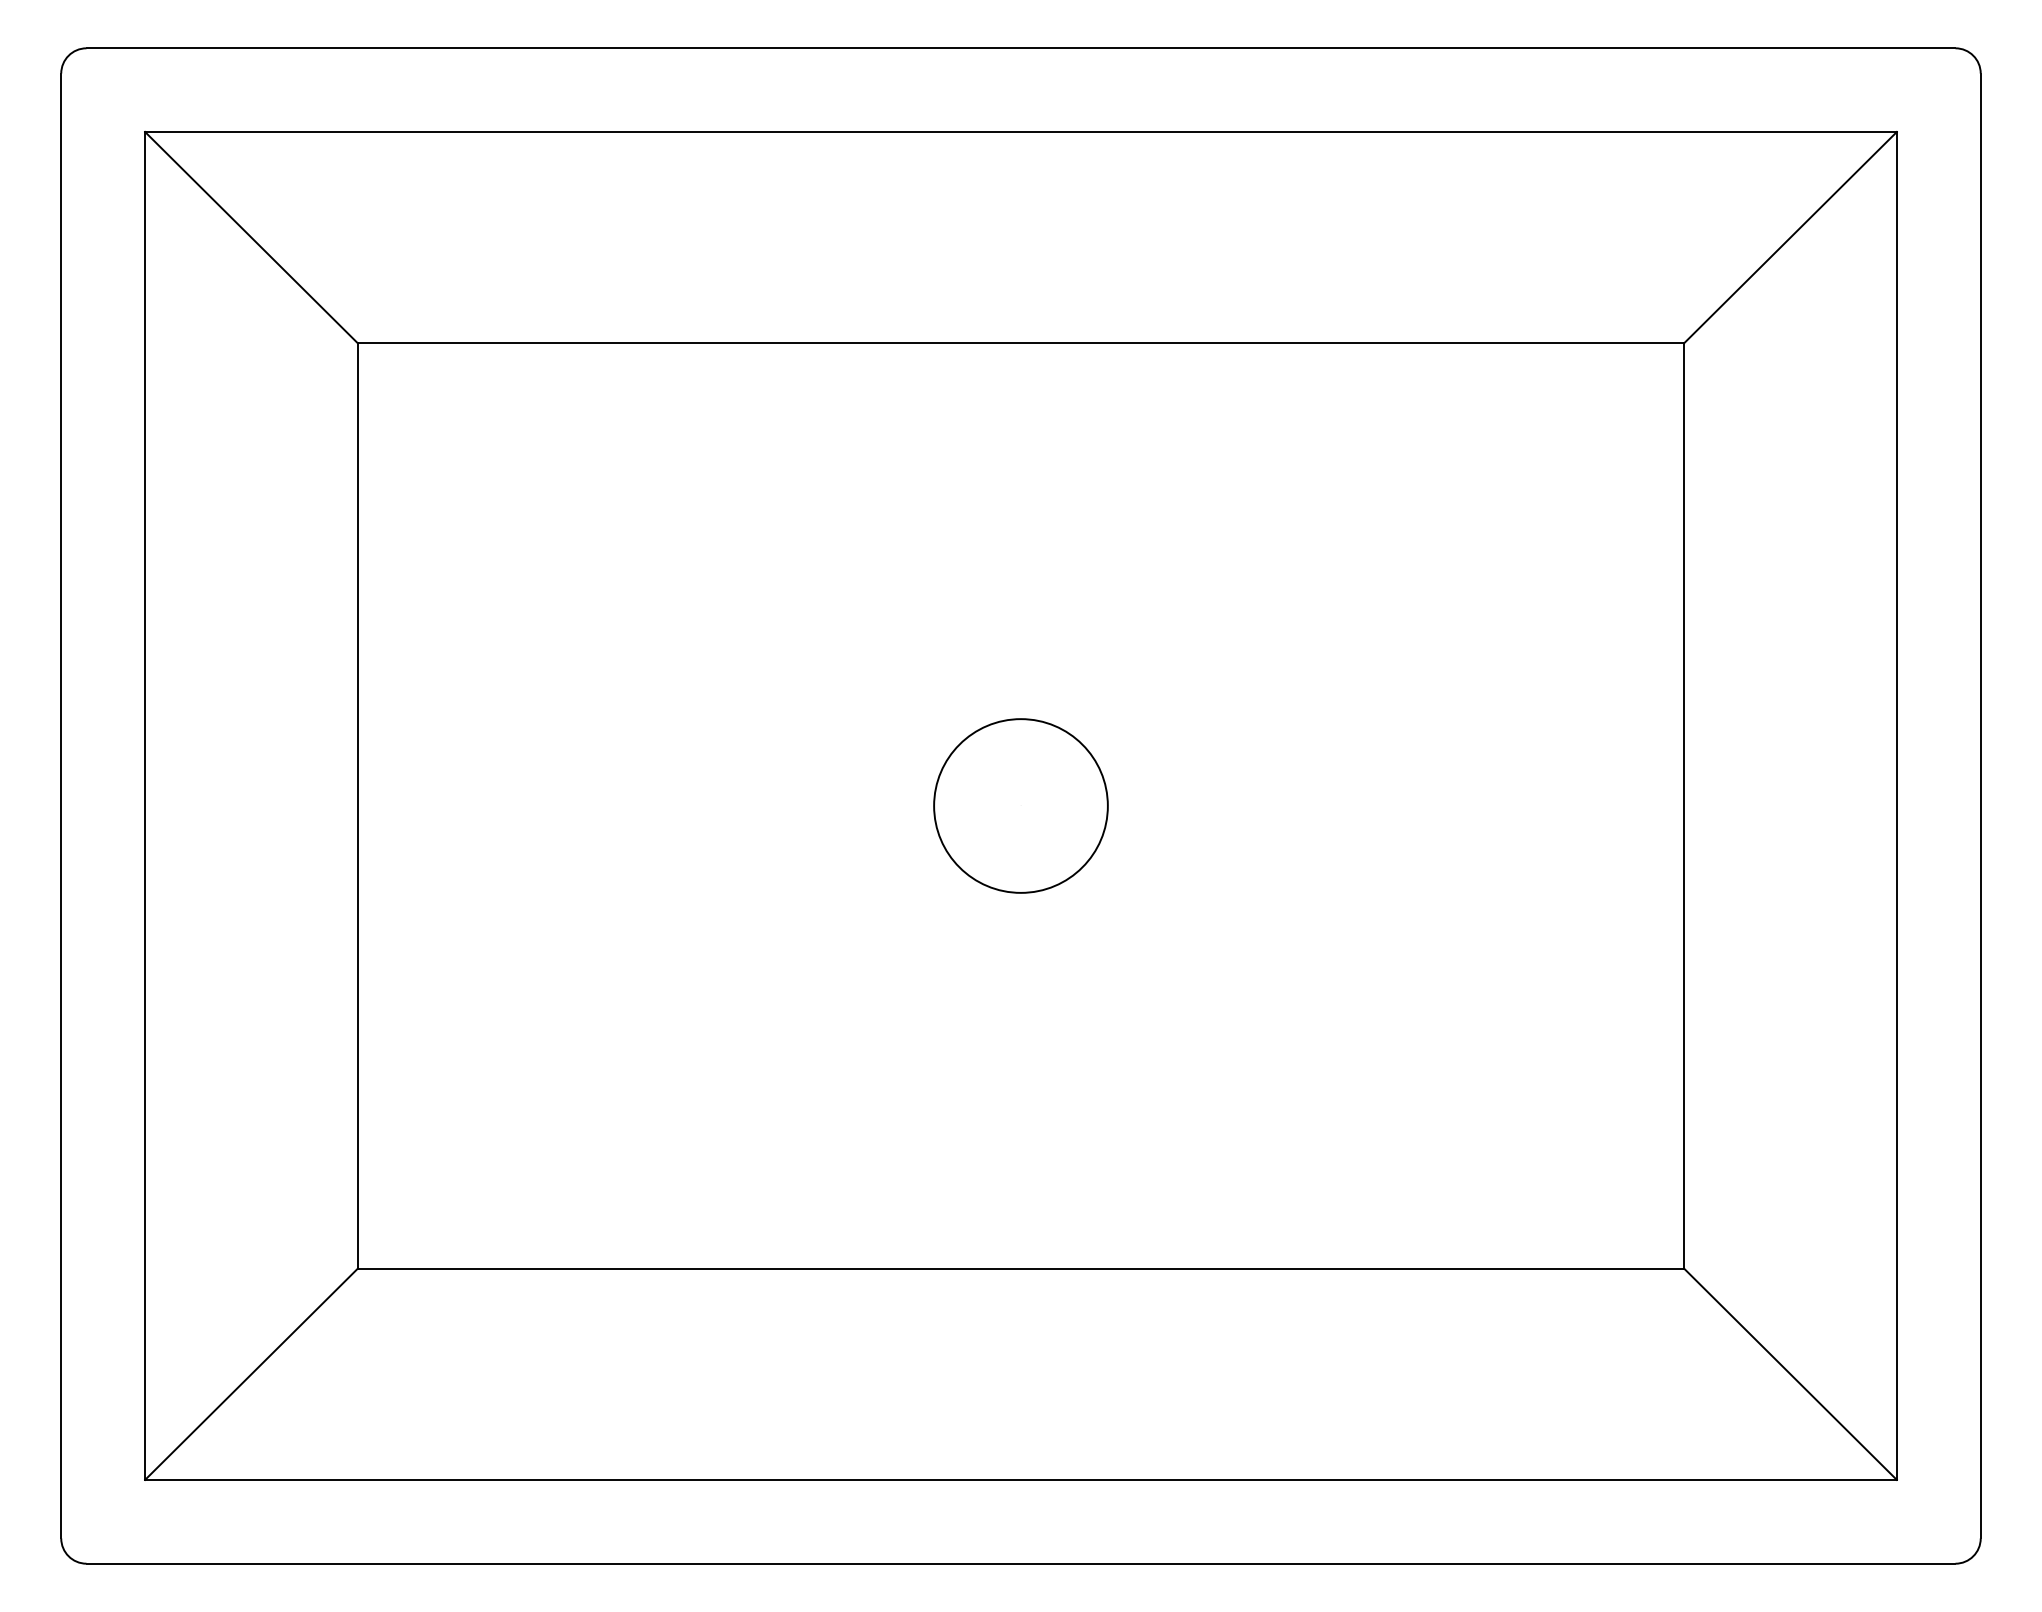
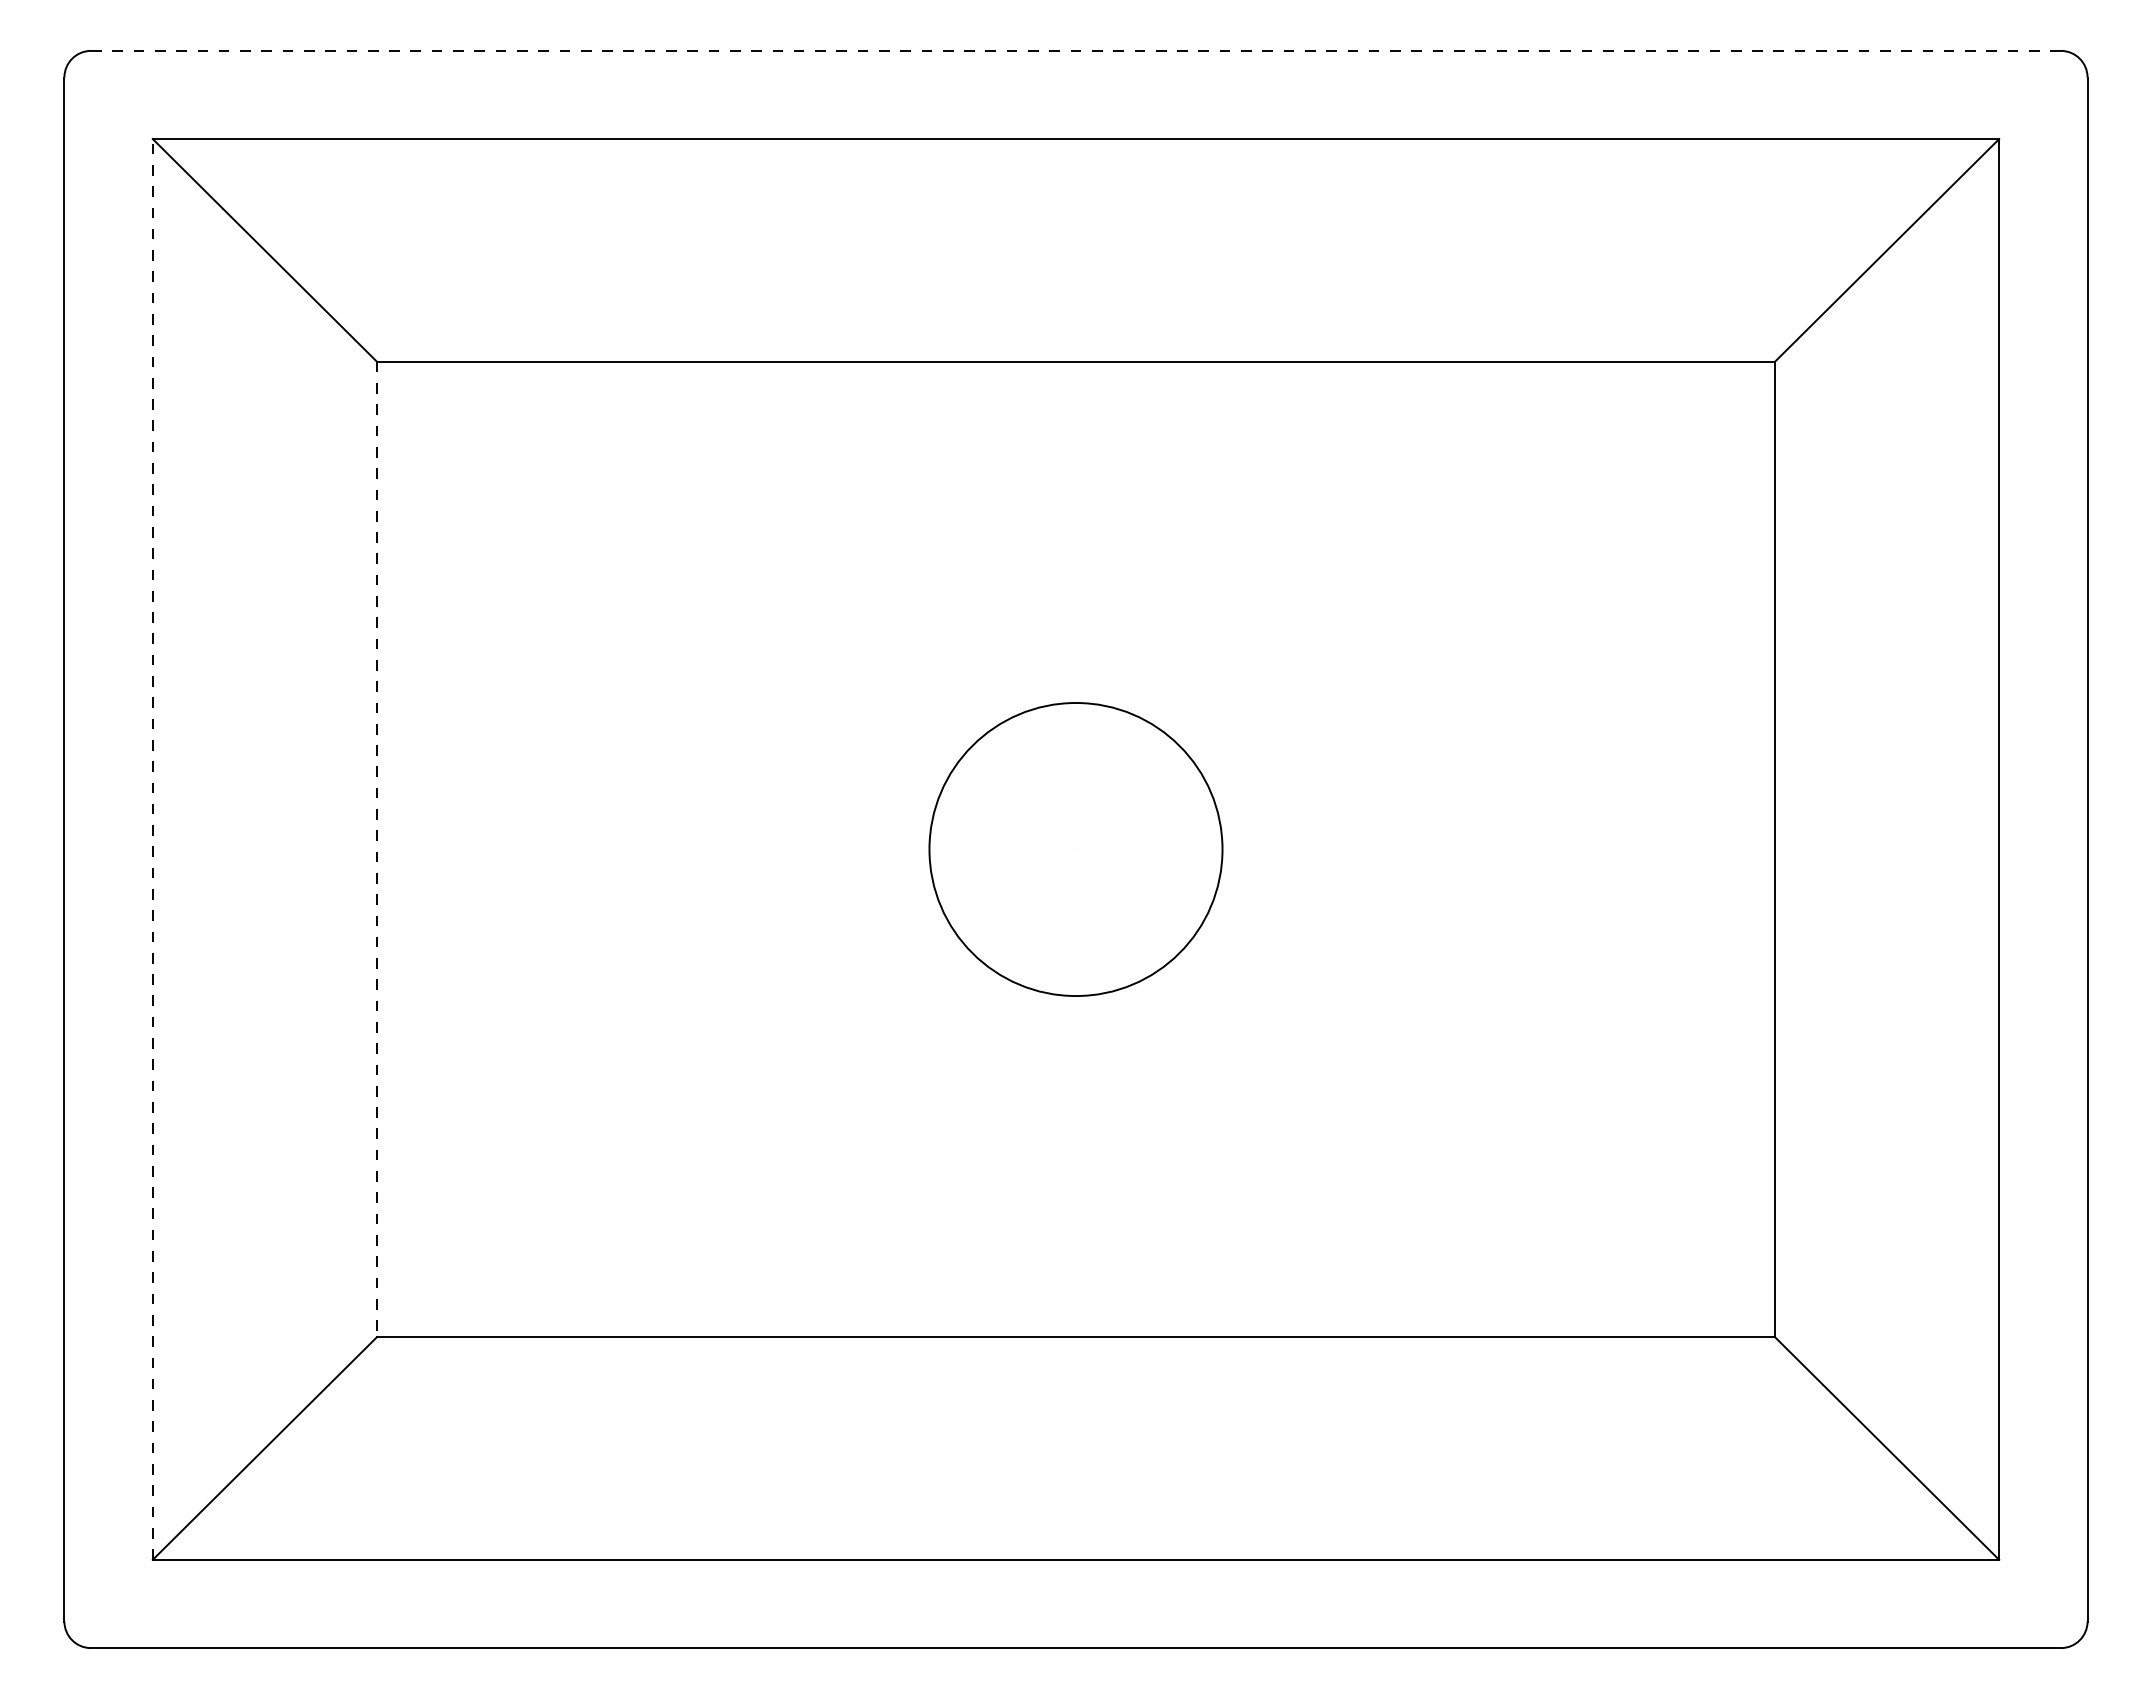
line: (1021, 48) -> (1076, 51), solid -> dashed
line: (145, 805) -> (153, 848), solid -> dashed
line: (357, 805) -> (376, 848), solid -> dashed
circle: (1020, 805) -> (1075, 848), size x1.6

